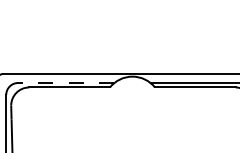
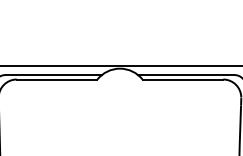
line: (66, 83) -> (53, 75), dashed -> solid

